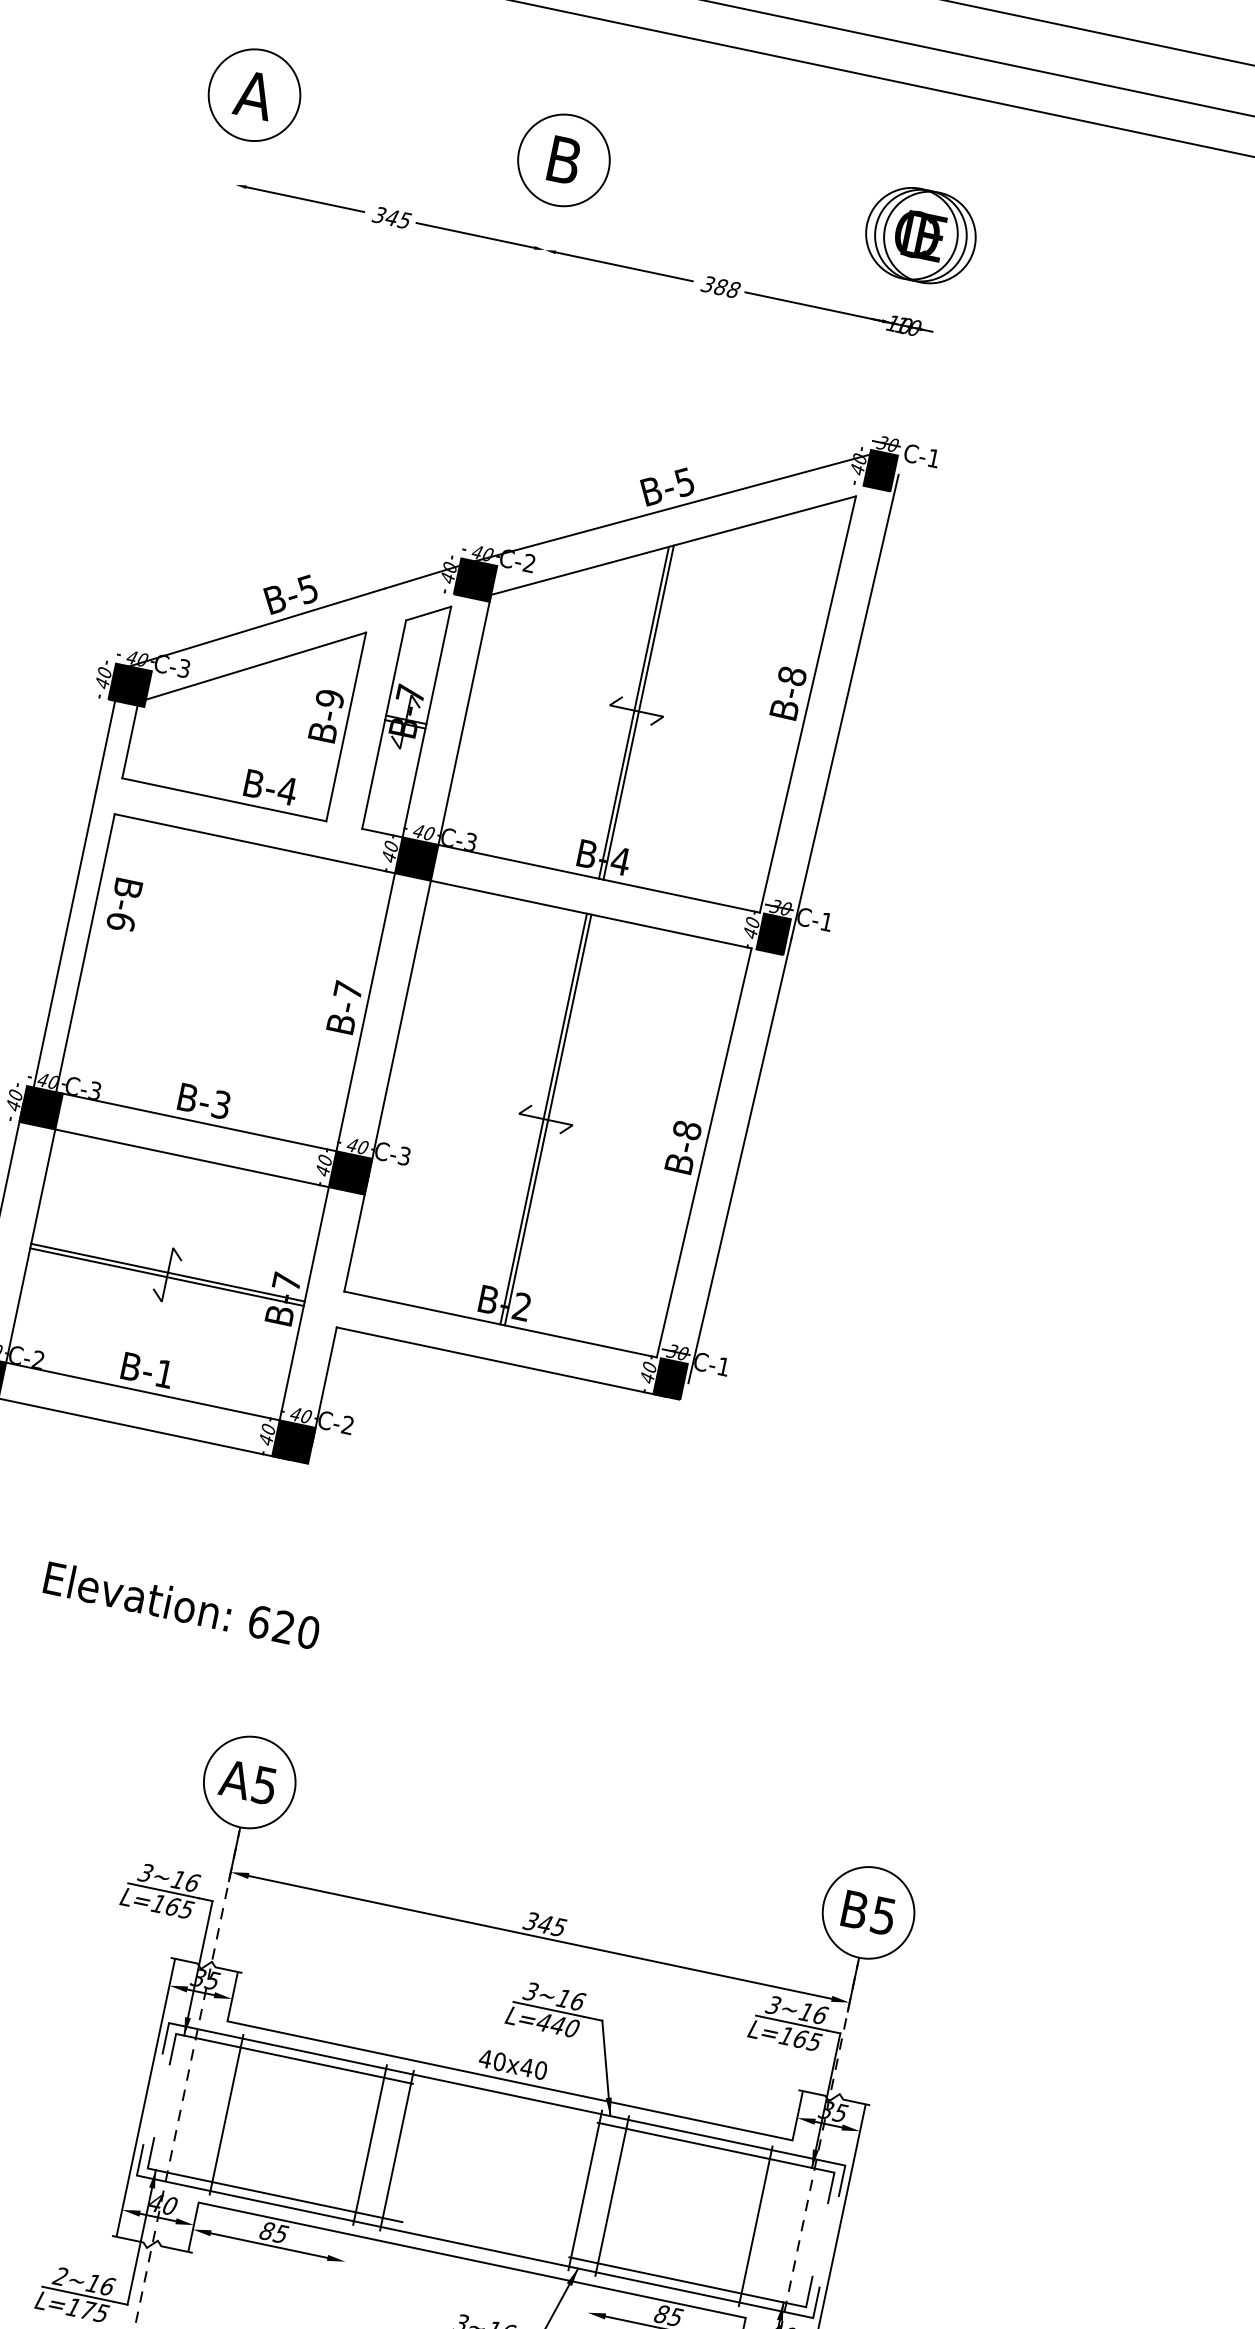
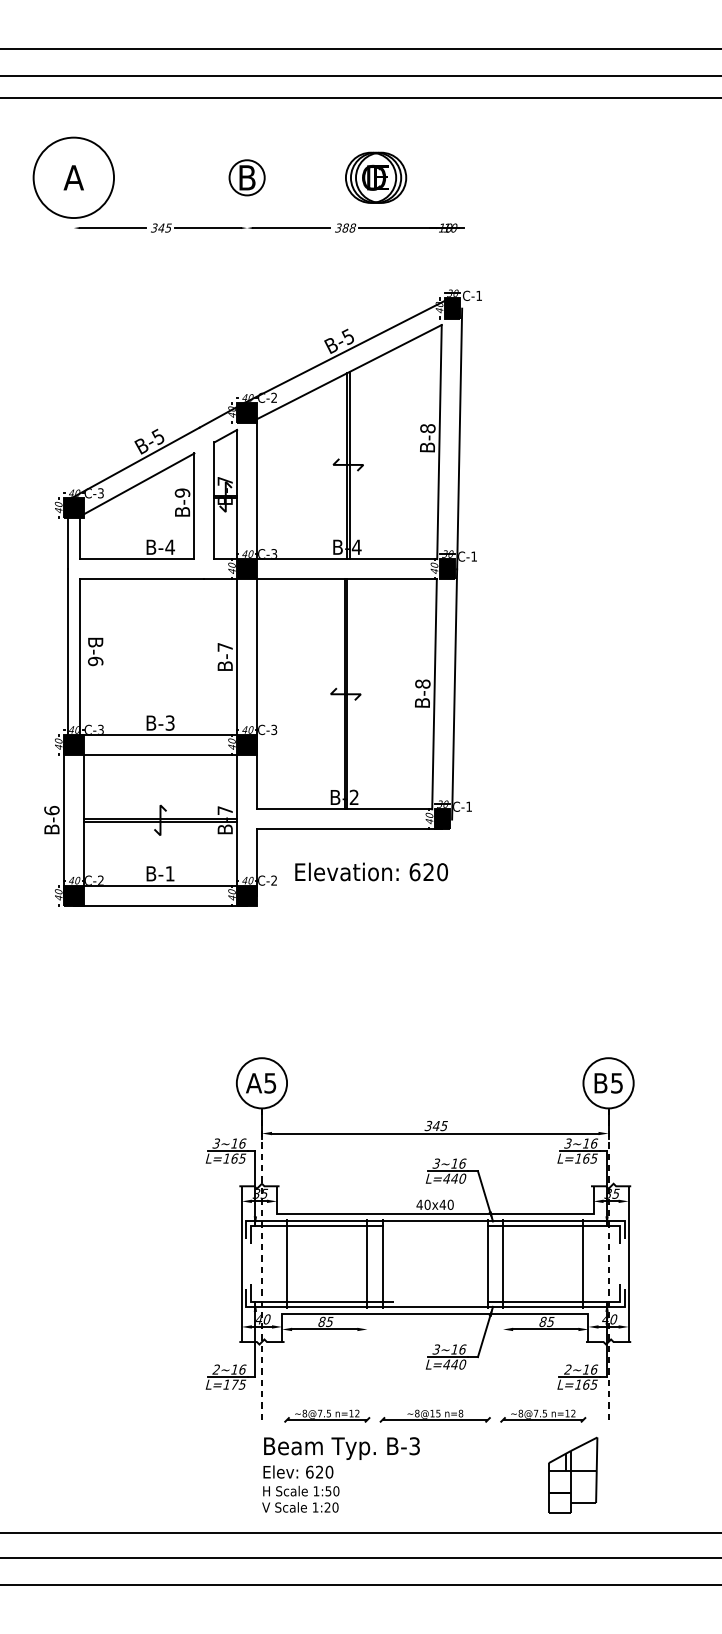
circle: (254, 94) -> (73, 177), size x1.6
circle: (564, 159) -> (247, 177), size x0.7
part: (921, 235) -> (376, 177), moved
text: (124, 906) -> (95, 652), moved
text: (182, 1604) -> (371, 871), moved

